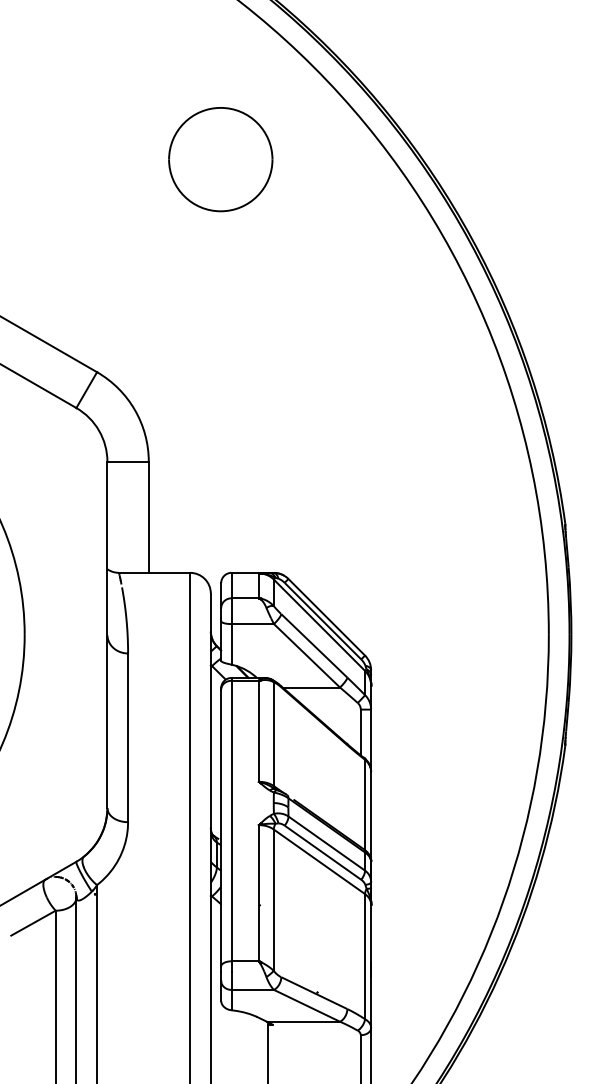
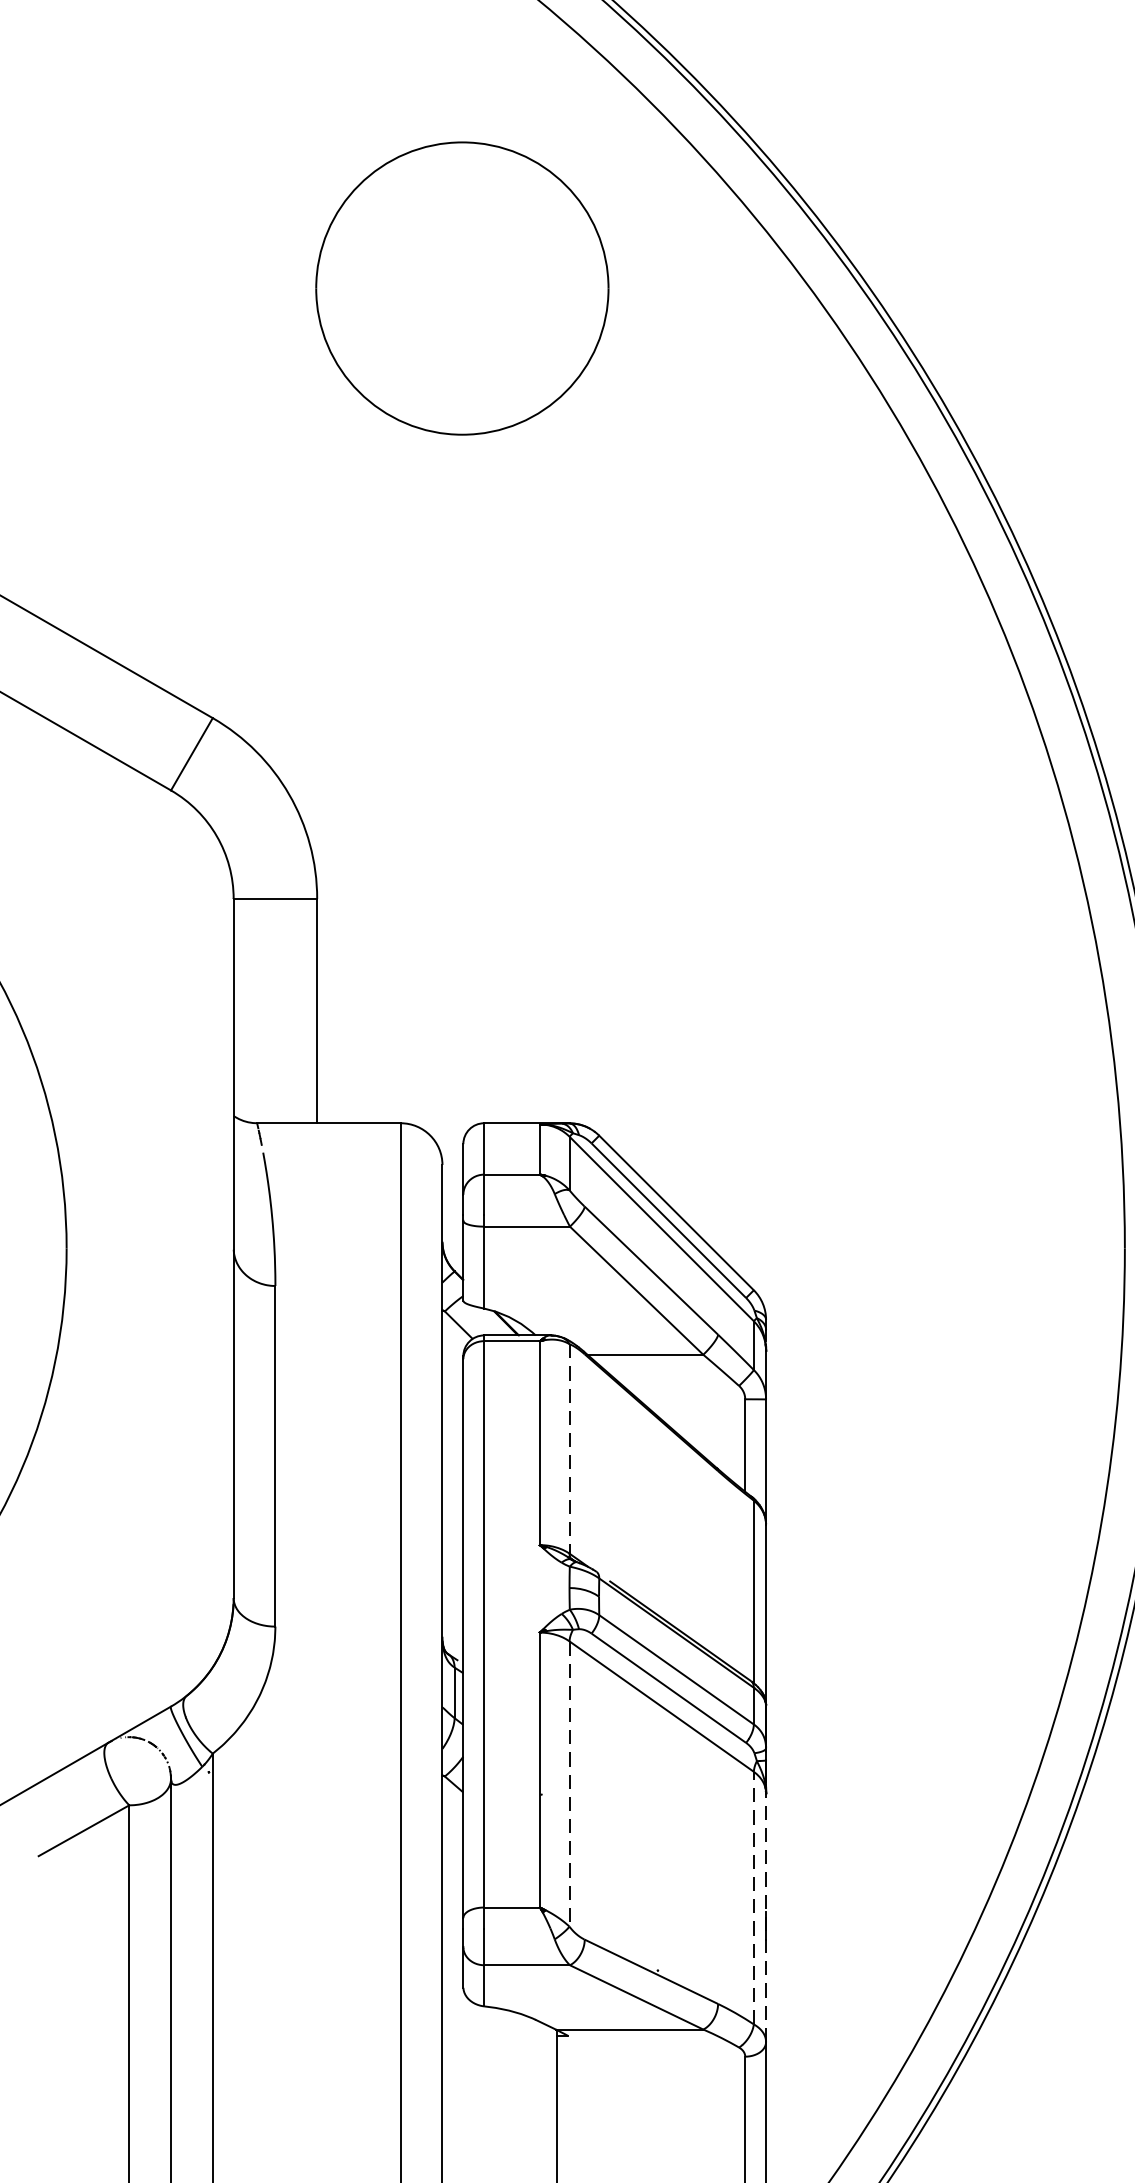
part: (220, 159) -> (461, 288), size x1.4
line: (273, 734) -> (568, 1449), solid -> dashed
line: (273, 900) -> (568, 1784), solid -> dashed
line: (365, 956) -> (754, 1897), solid -> dashed
line: (371, 966) -> (766, 1917), solid -> dashed

